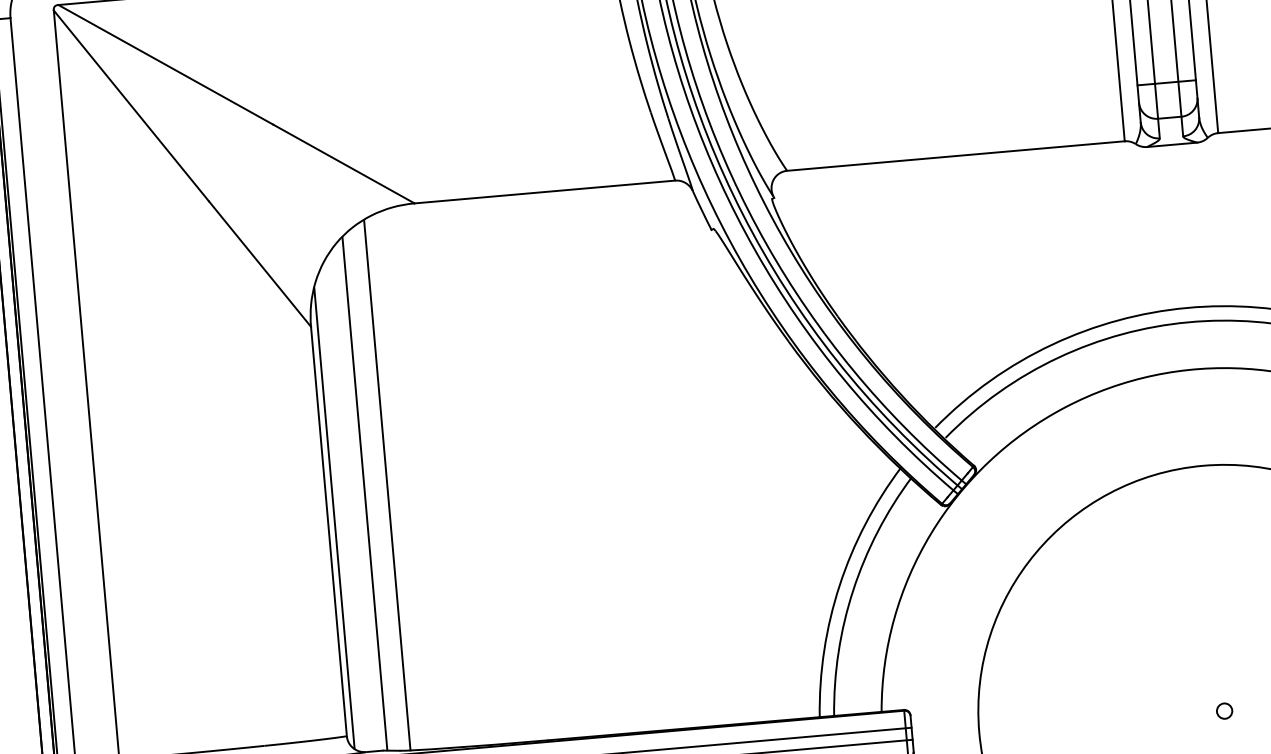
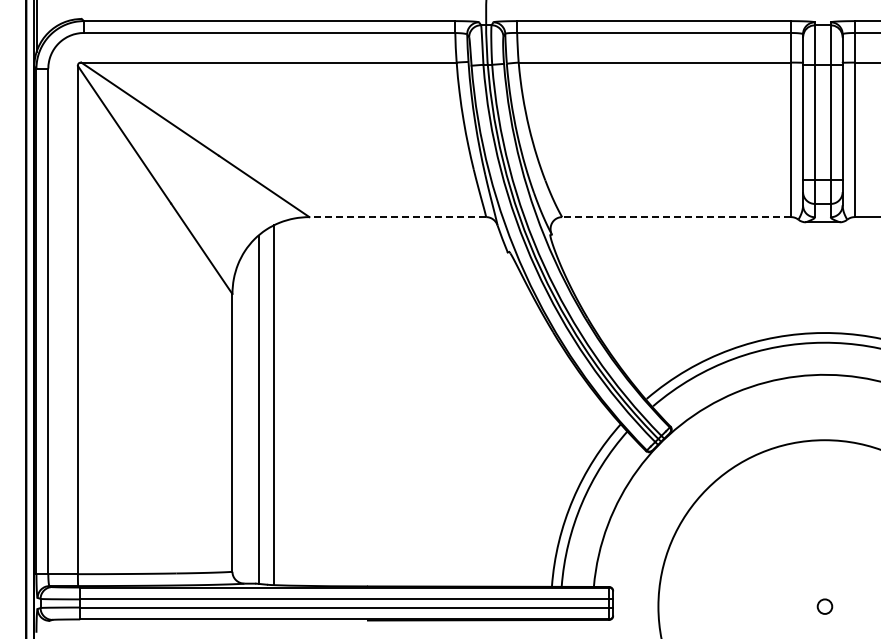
line: (955, 156) -> (676, 217), solid -> dashed
line: (544, 192) -> (397, 217), solid -> dashed
line: (333, 518) -> (236, 424), removed
circle: (1224, 710) -> (824, 606), size x1.4

